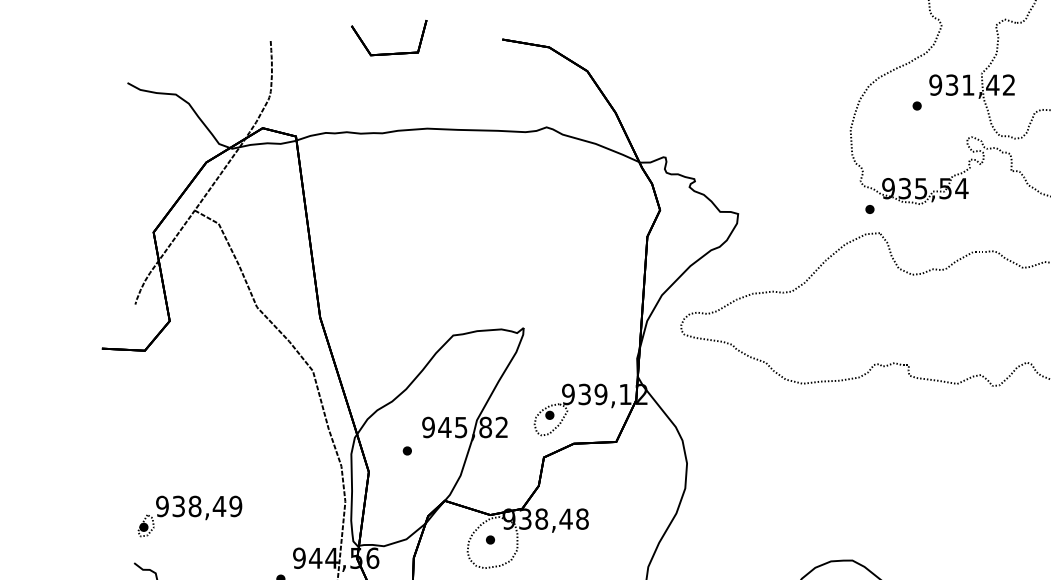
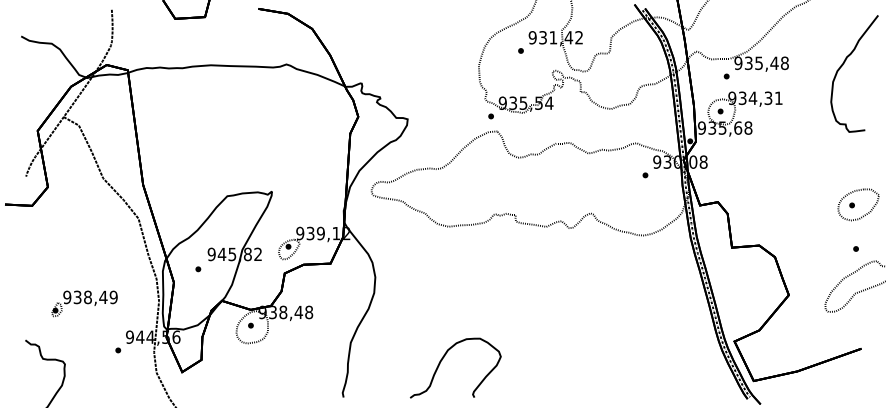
part: (189, 516) -> (84, 303), moved

